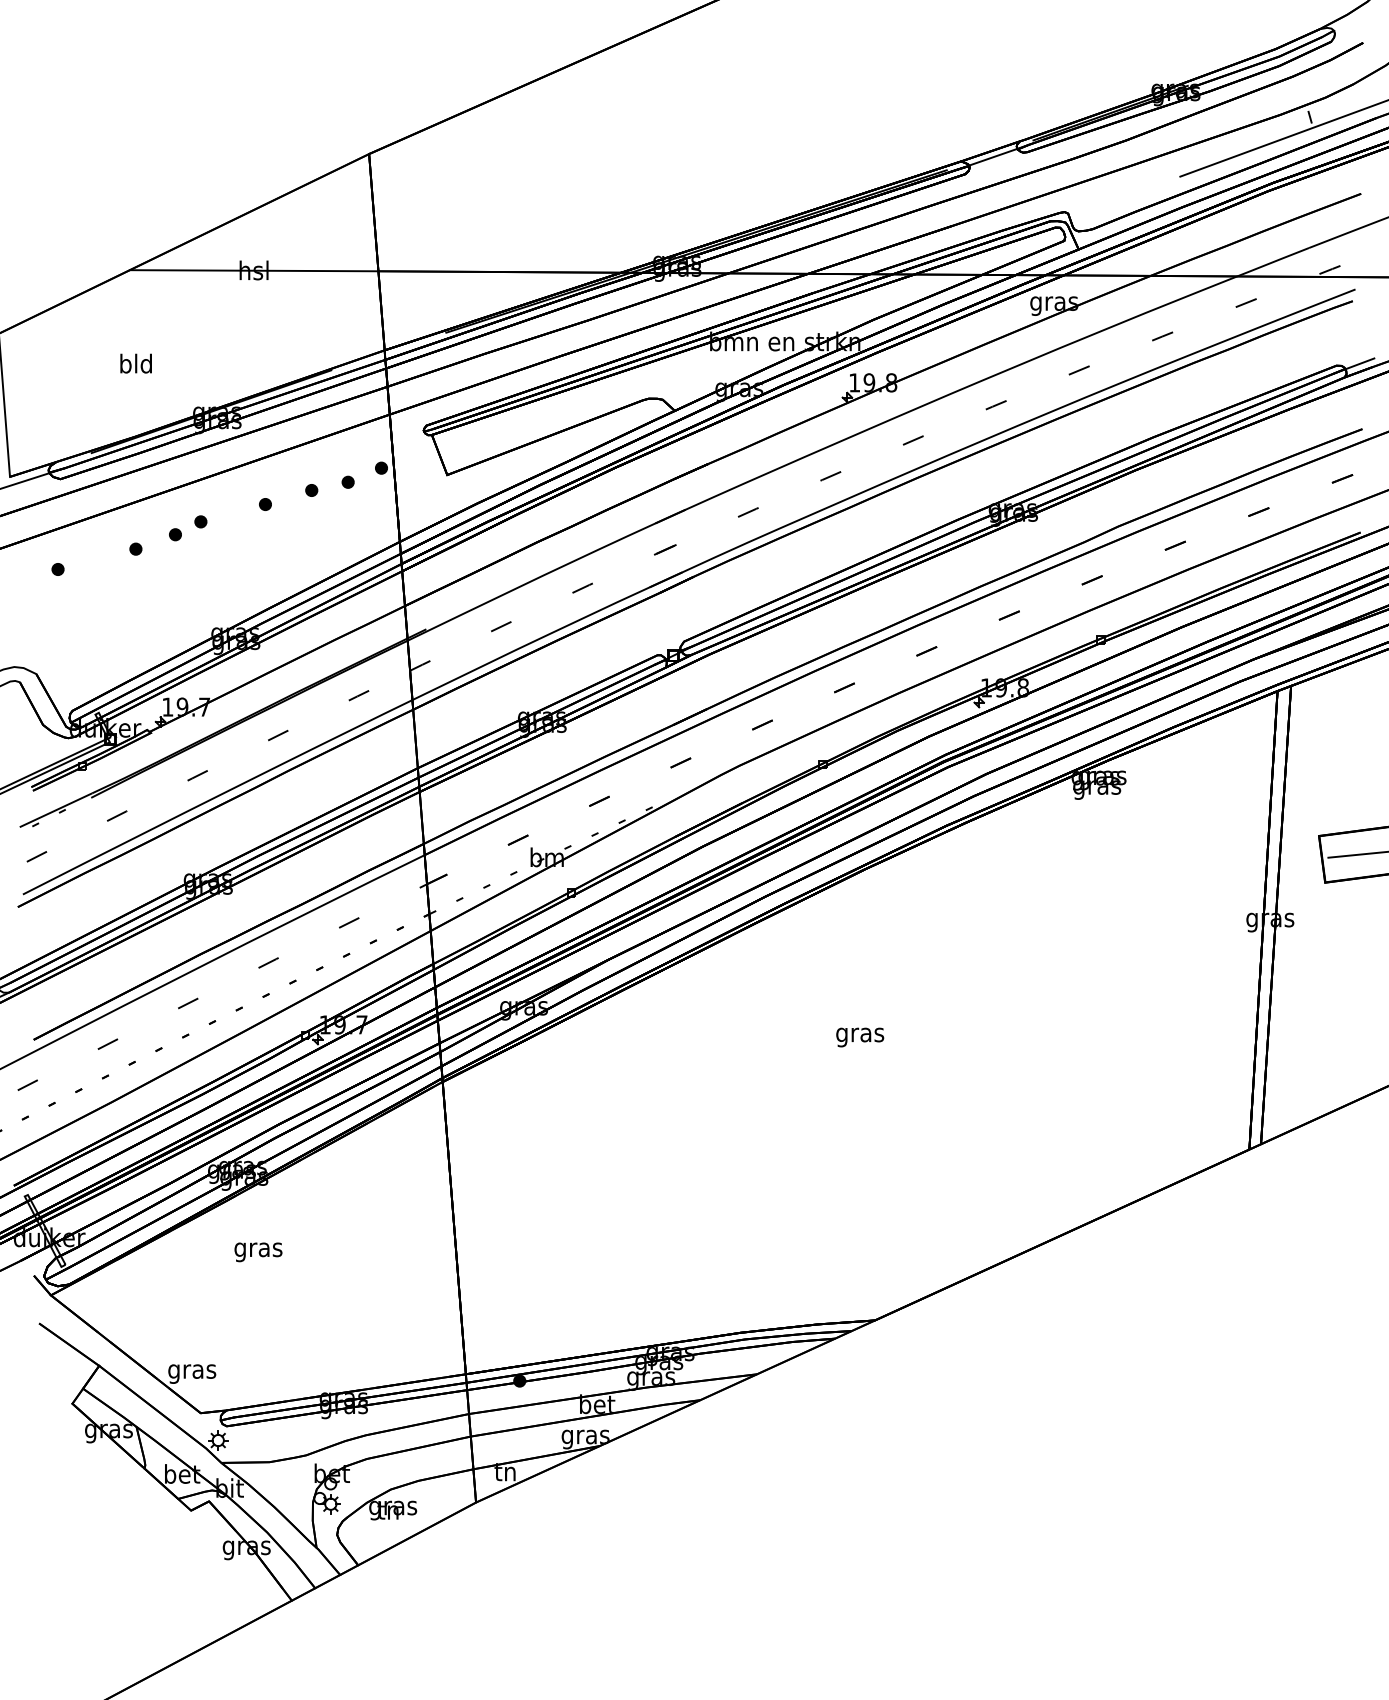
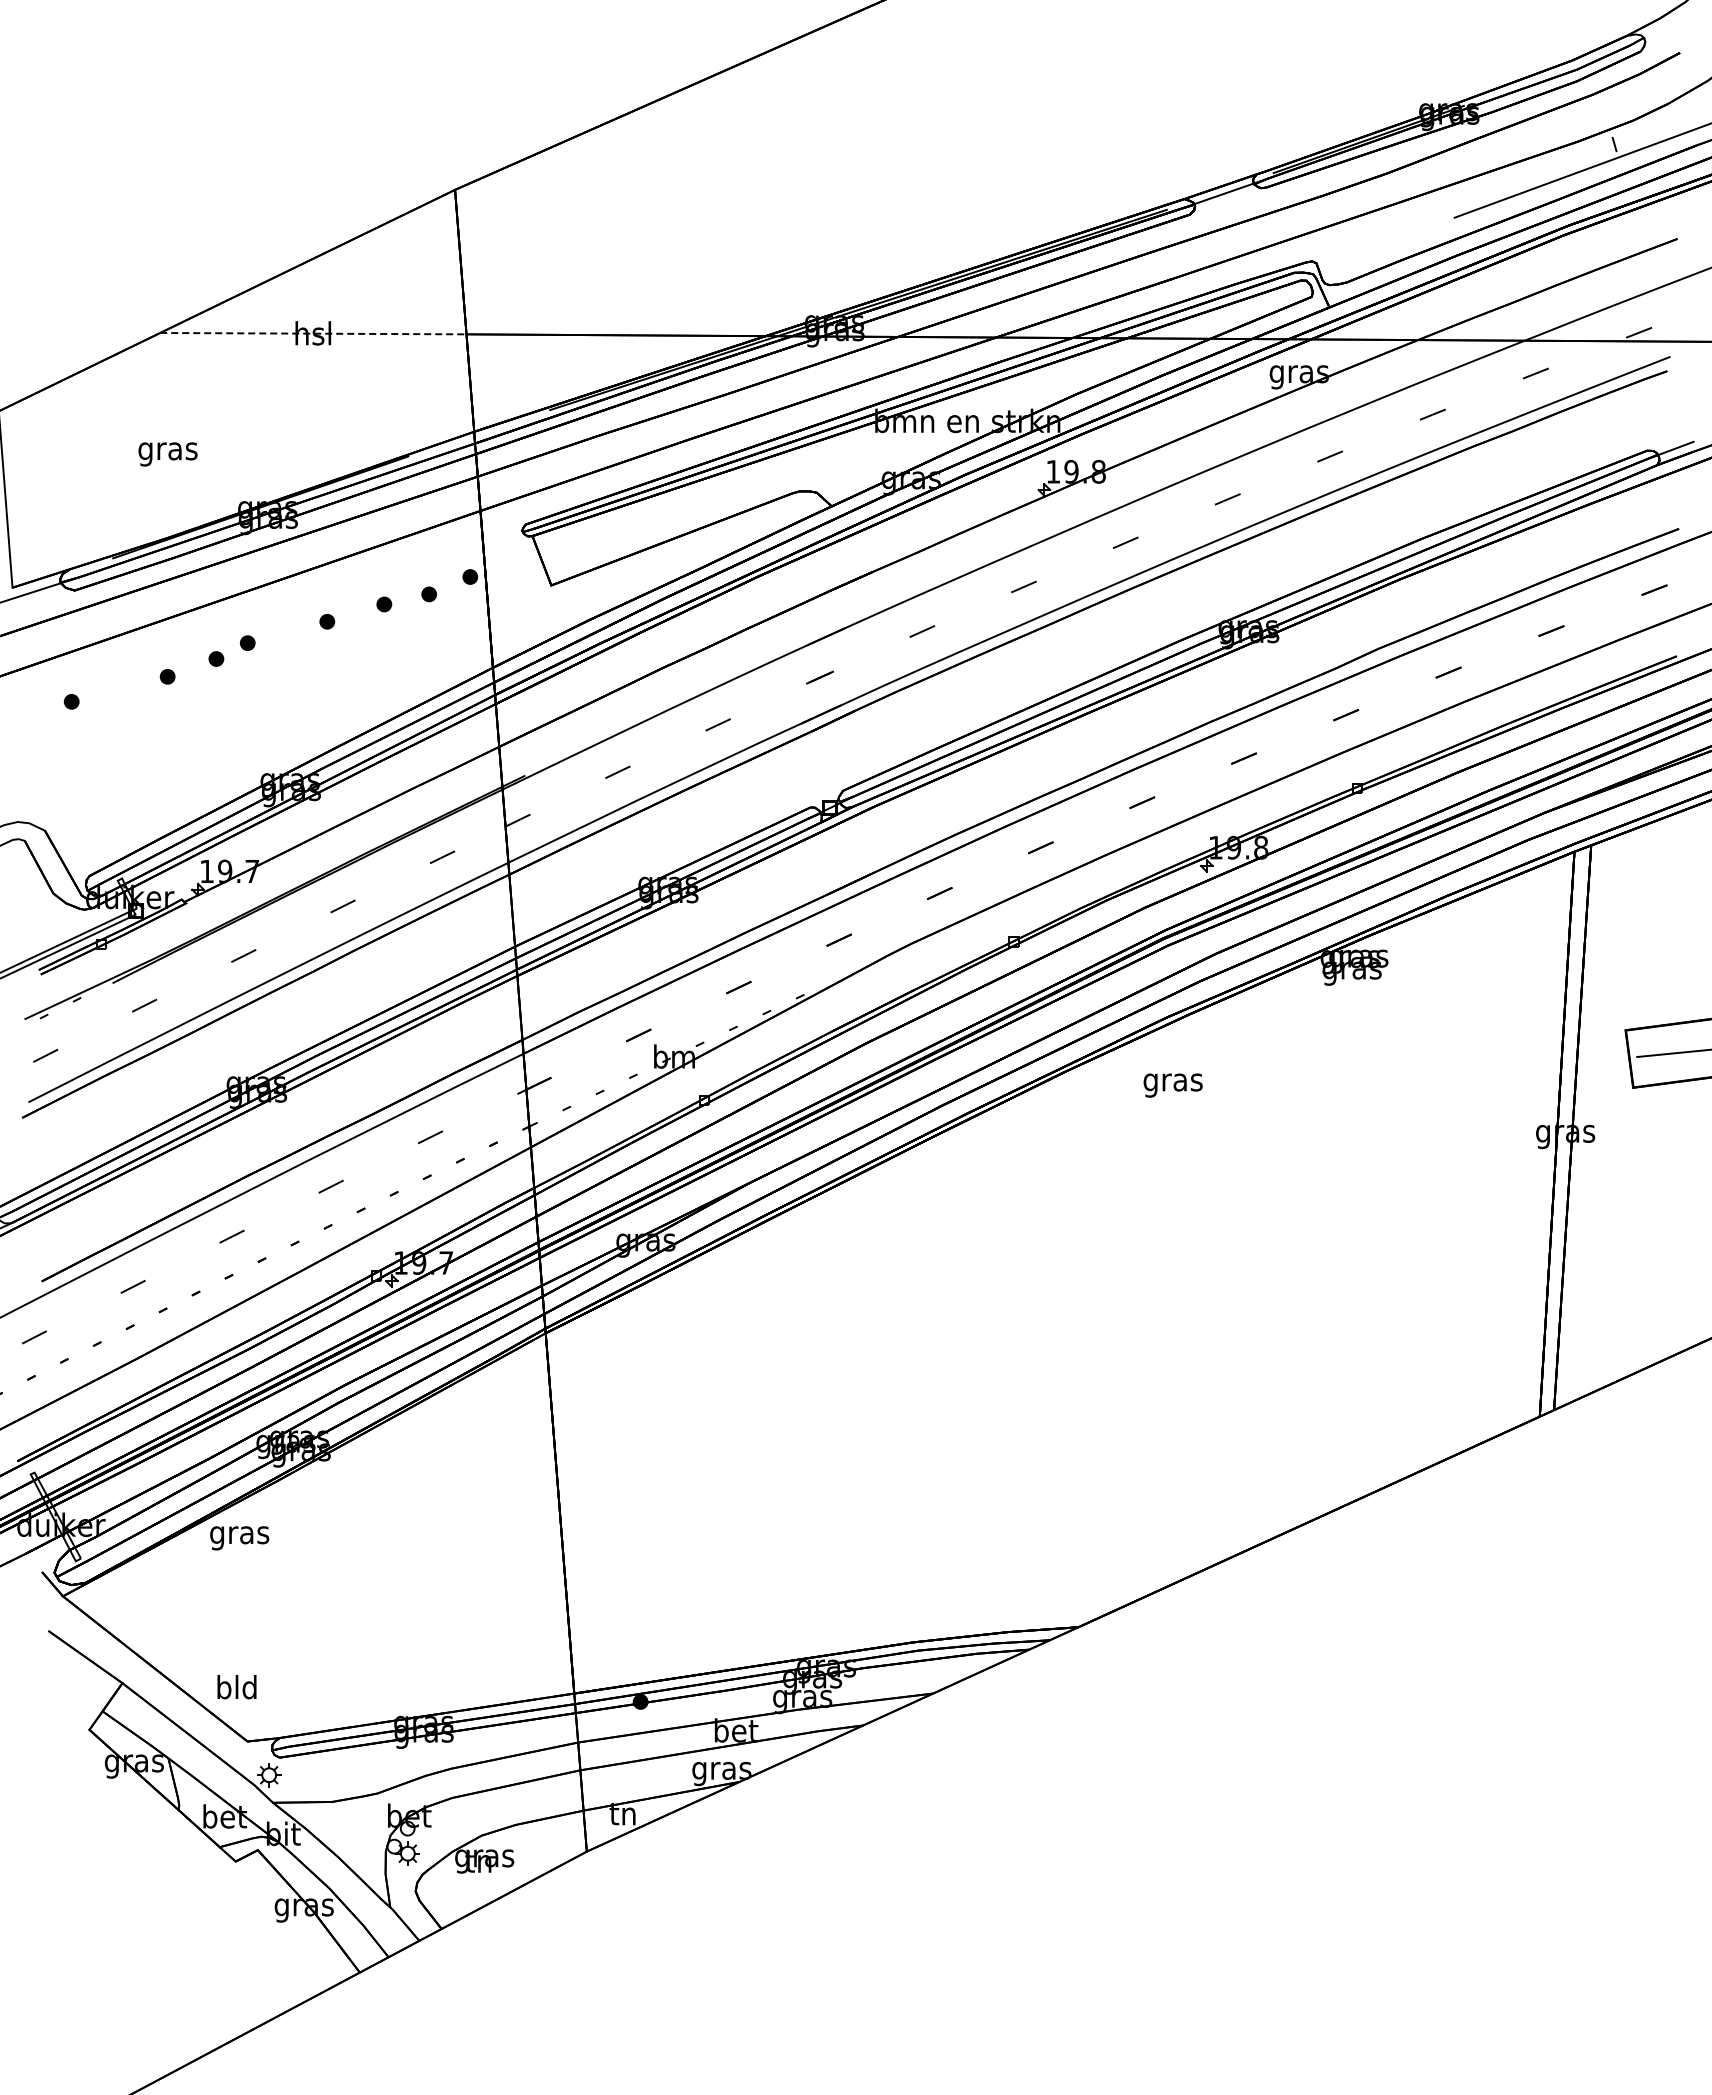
line: (254, 270) -> (313, 333), solid -> dashed
text: (135, 366) -> (167, 451), bld -> gras
text: (859, 1037) -> (1172, 1085), moved
text: (258, 1252) -> (239, 1538), moved
text: (191, 1371) -> (236, 1690), gras -> bld

